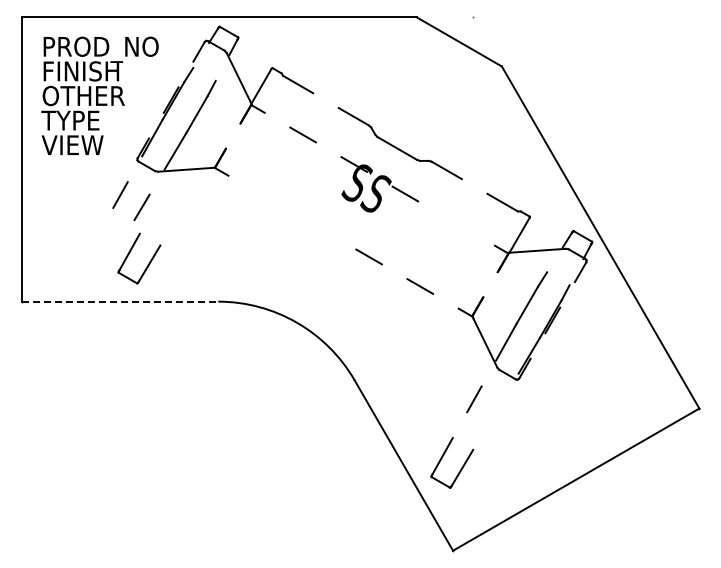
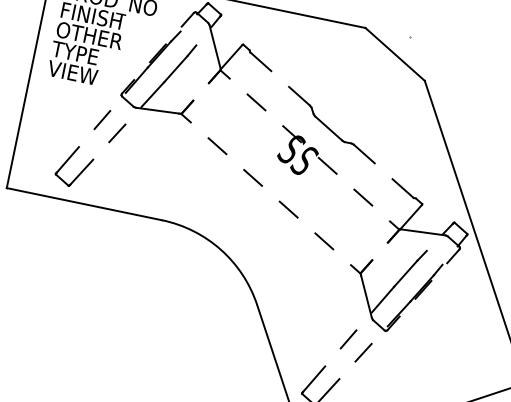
line: (266, 197) -> (217, 145), added
line: (456, 223) -> (363, 197), added
line: (317, 227) -> (252, 177), added
part: (148, 263) -> (80, 171), moved
line: (120, 301) -> (84, 204), dashed -> solid
line: (495, 411) -> (363, 352), added

